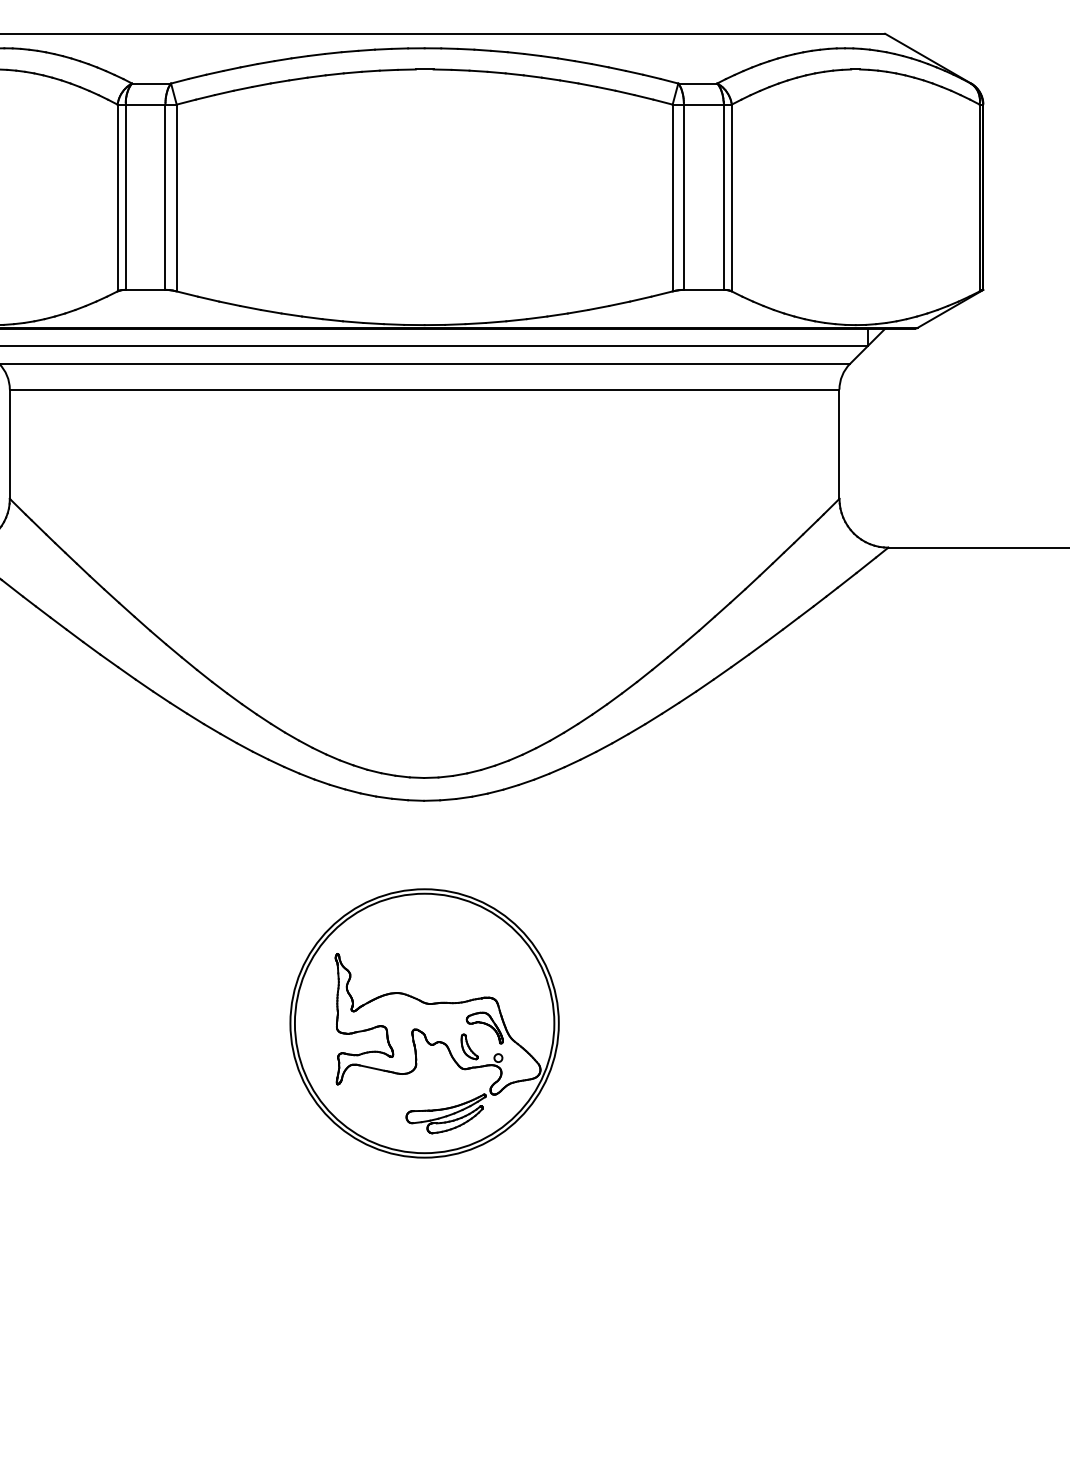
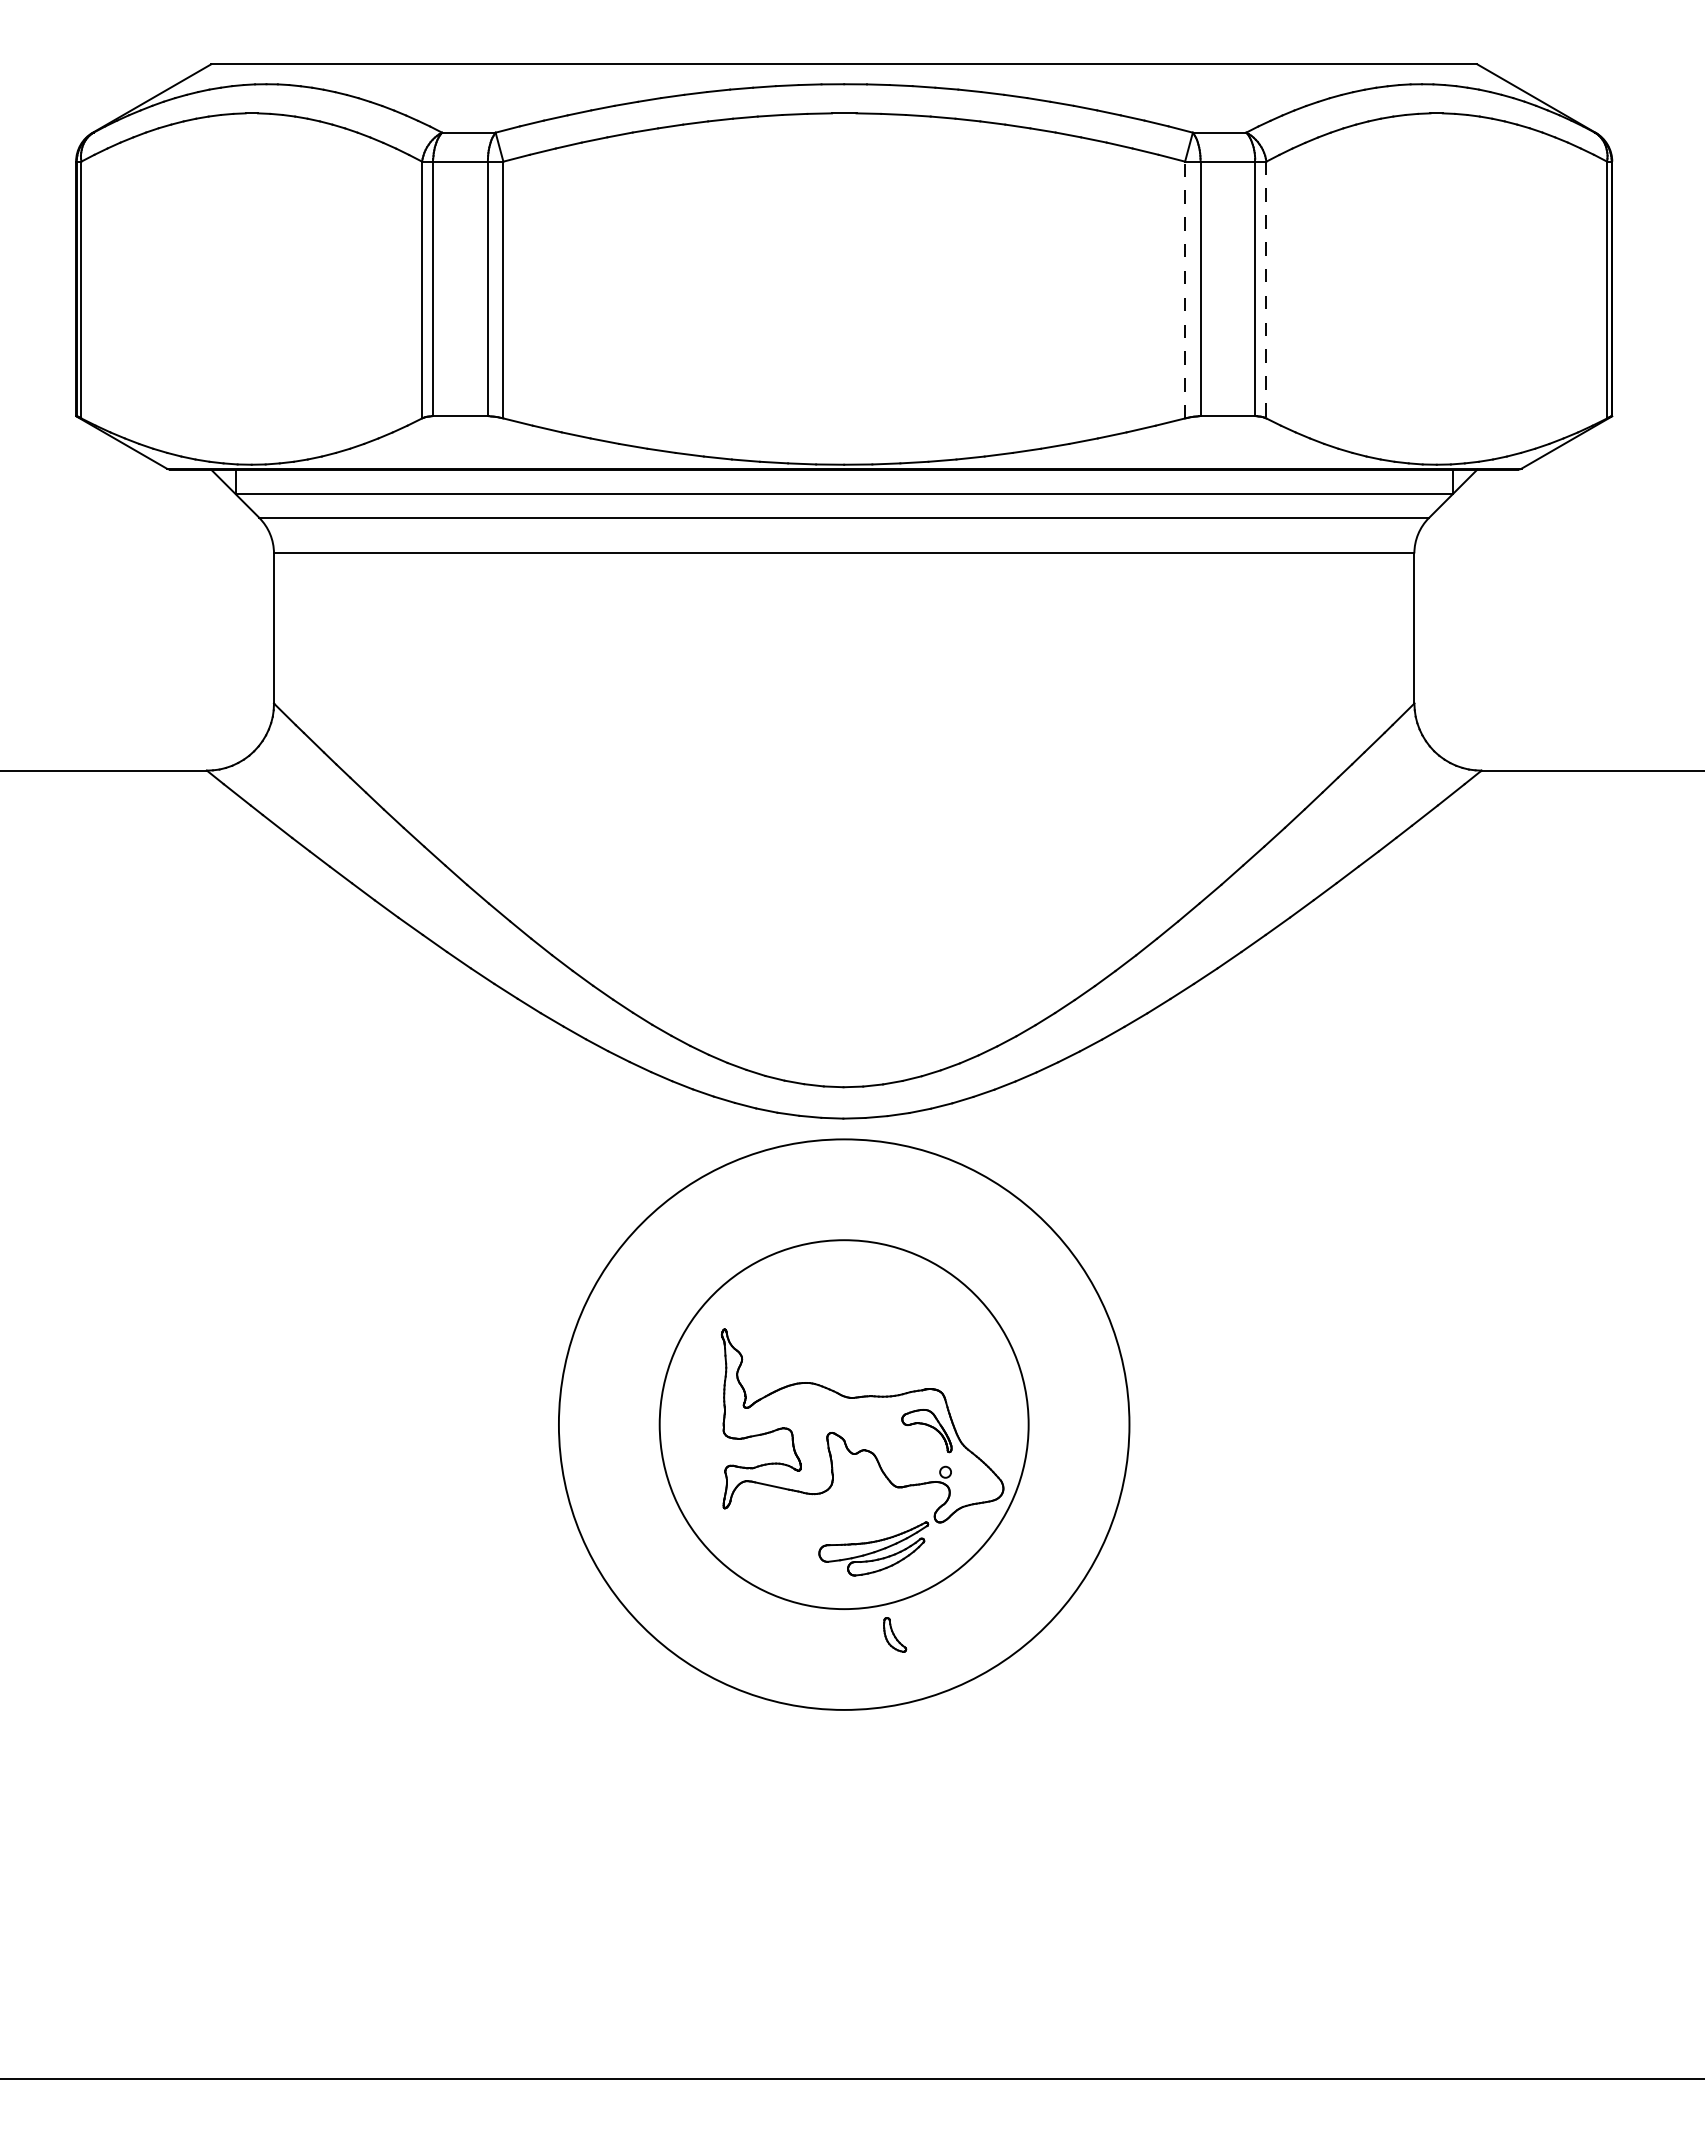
line: (672, 197) -> (1185, 289), solid -> dashed
line: (731, 198) -> (1266, 290), solid -> dashed
circle: (424, 1023) -> (843, 1424), size x1.6
part: (469, 1046) -> (895, 1634), moved

